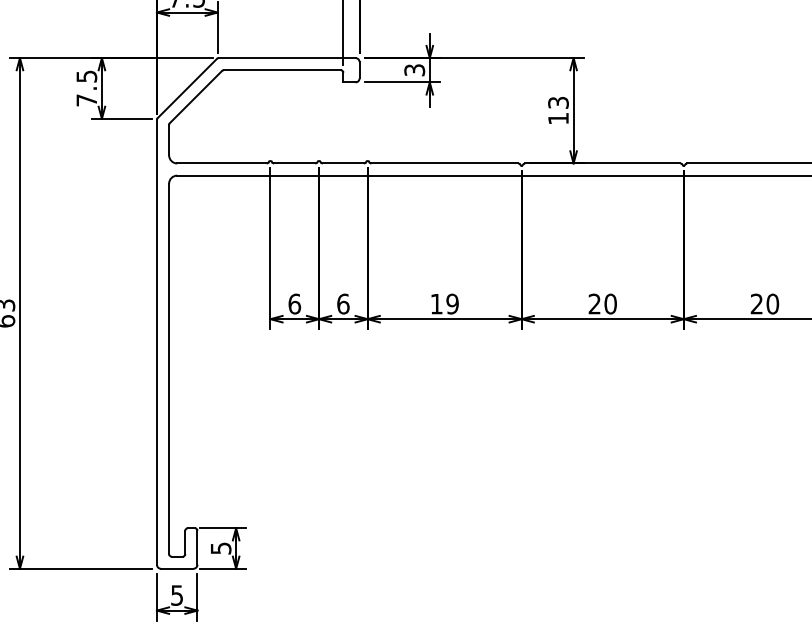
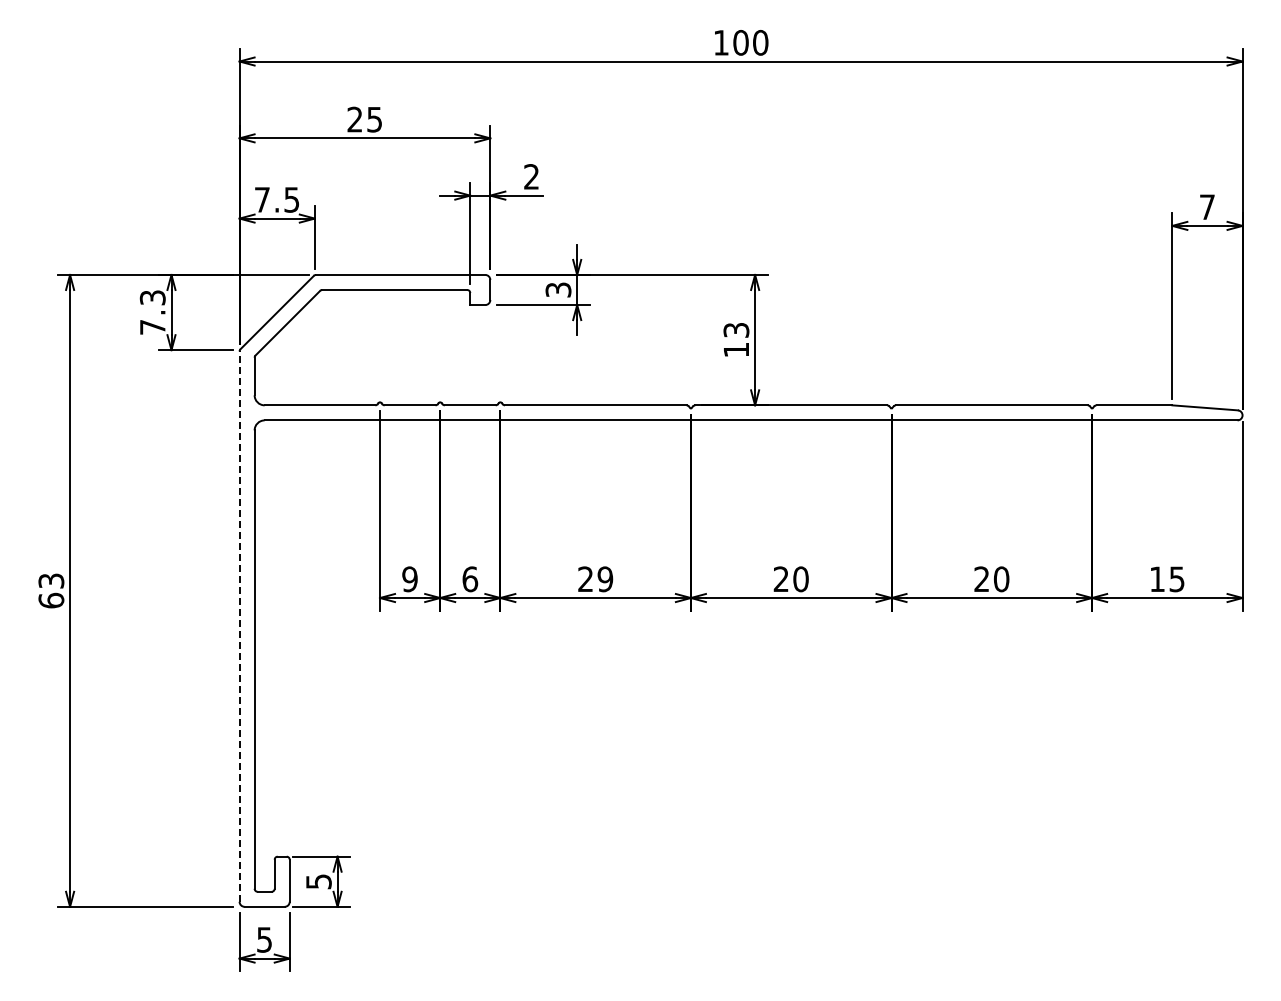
text: (86, 76) -> (152, 297), 7.5 -> 7.3
text: (436, 303) -> (585, 578), 19 -> 29
text: (294, 304) -> (409, 579), 6 -> 9
line: (156, 342) -> (239, 626), solid -> dashed

